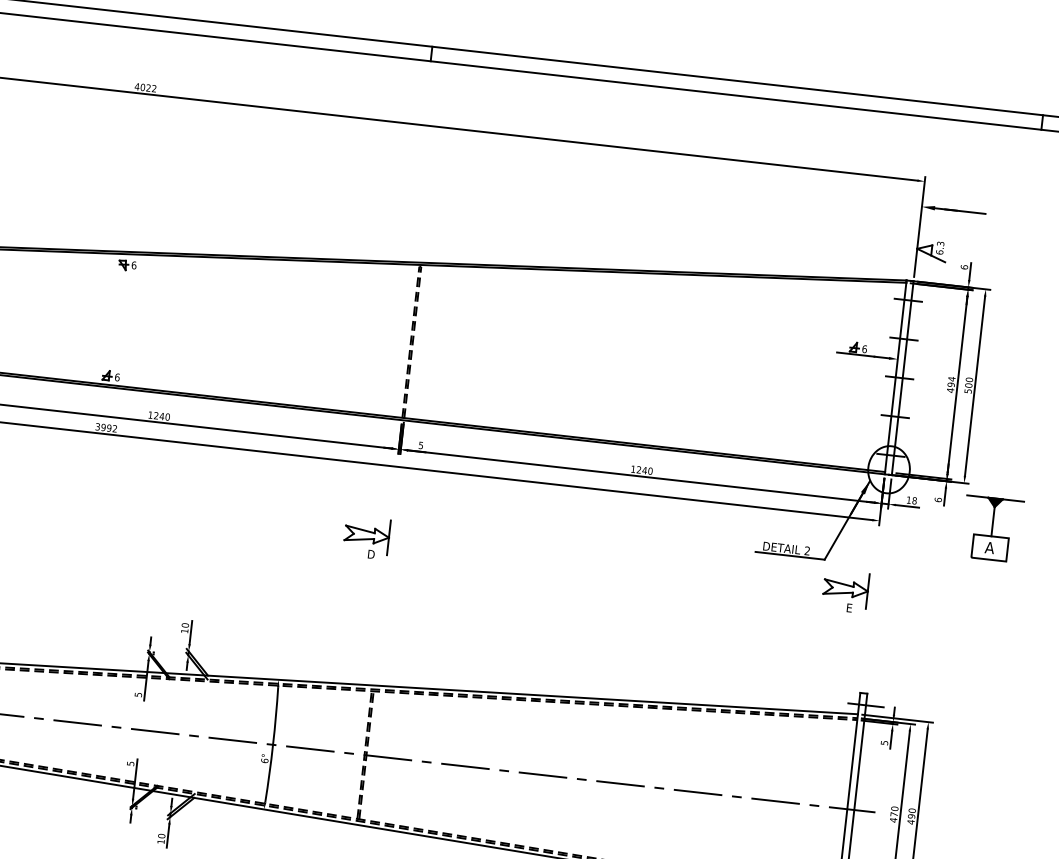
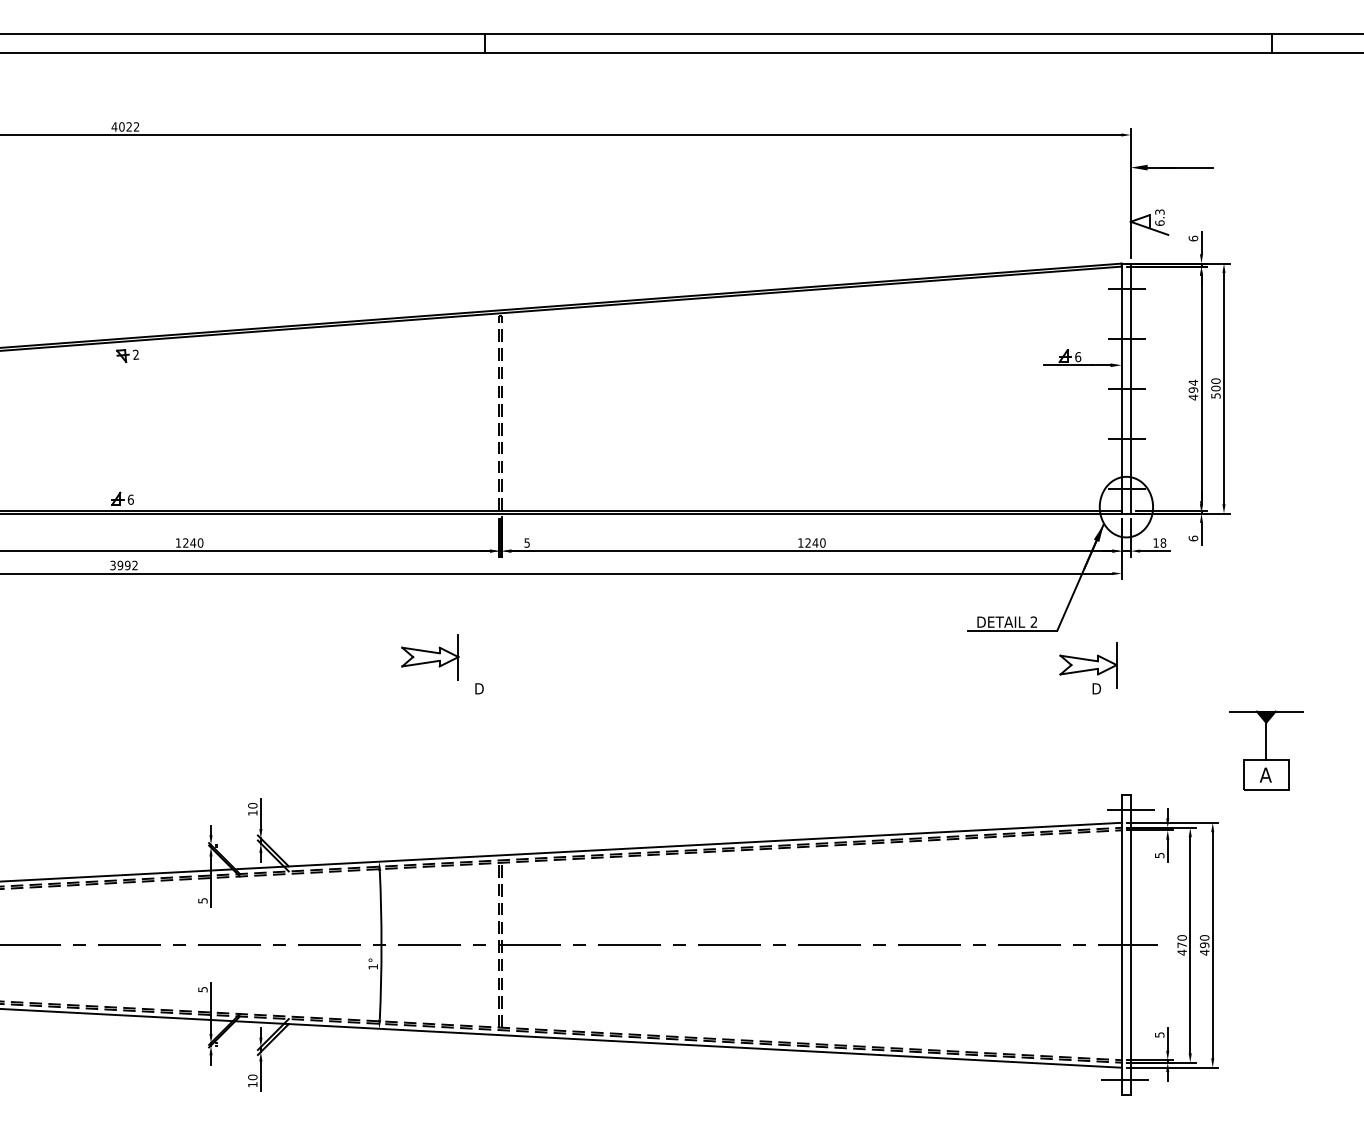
text: (133, 265) -> (135, 354), 6 -> 2
part: (992, 528) -> (1266, 750), moved
part: (367, 535) -> (430, 657), moved
text: (850, 607) -> (1096, 688), E -> D
text: (265, 760) -> (373, 966), 6° -> 1°

